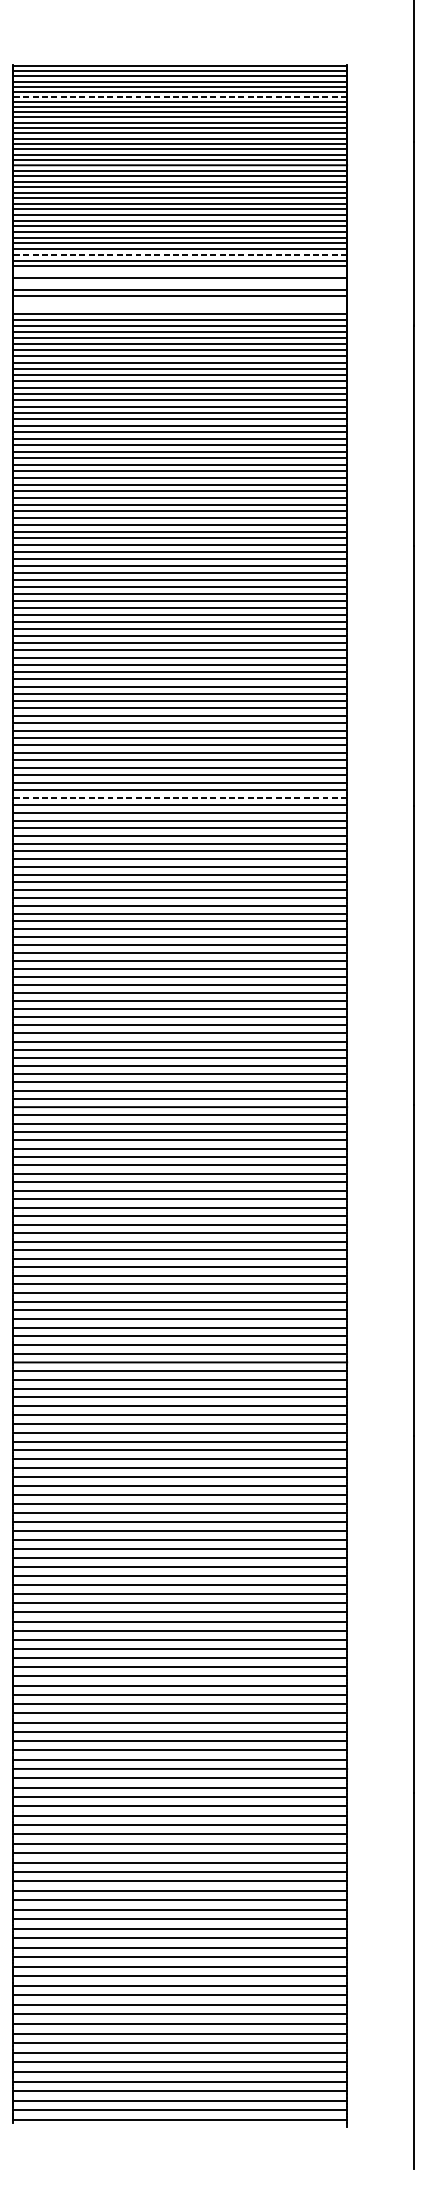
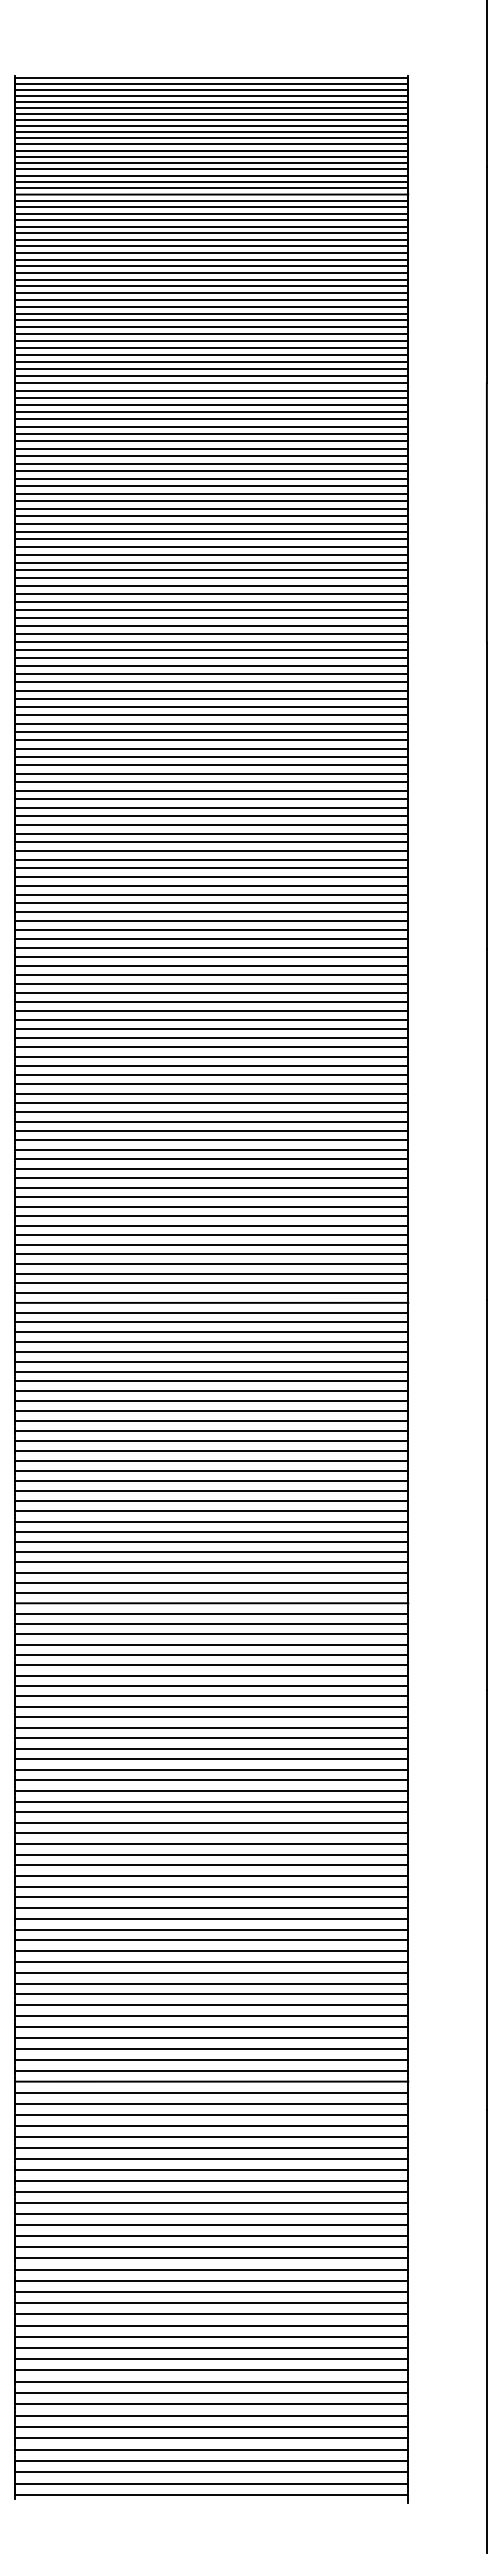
line: (179, 96) -> (211, 113), dashed -> solid
line: (179, 254) -> (211, 299), dashed -> solid
line: (179, 272) -> (211, 320), added
line: (179, 284) -> (211, 334), added
line: (179, 302) -> (211, 355), added
line: (179, 308) -> (211, 362), added
line: (179, 797) -> (211, 938), dashed -> solid

